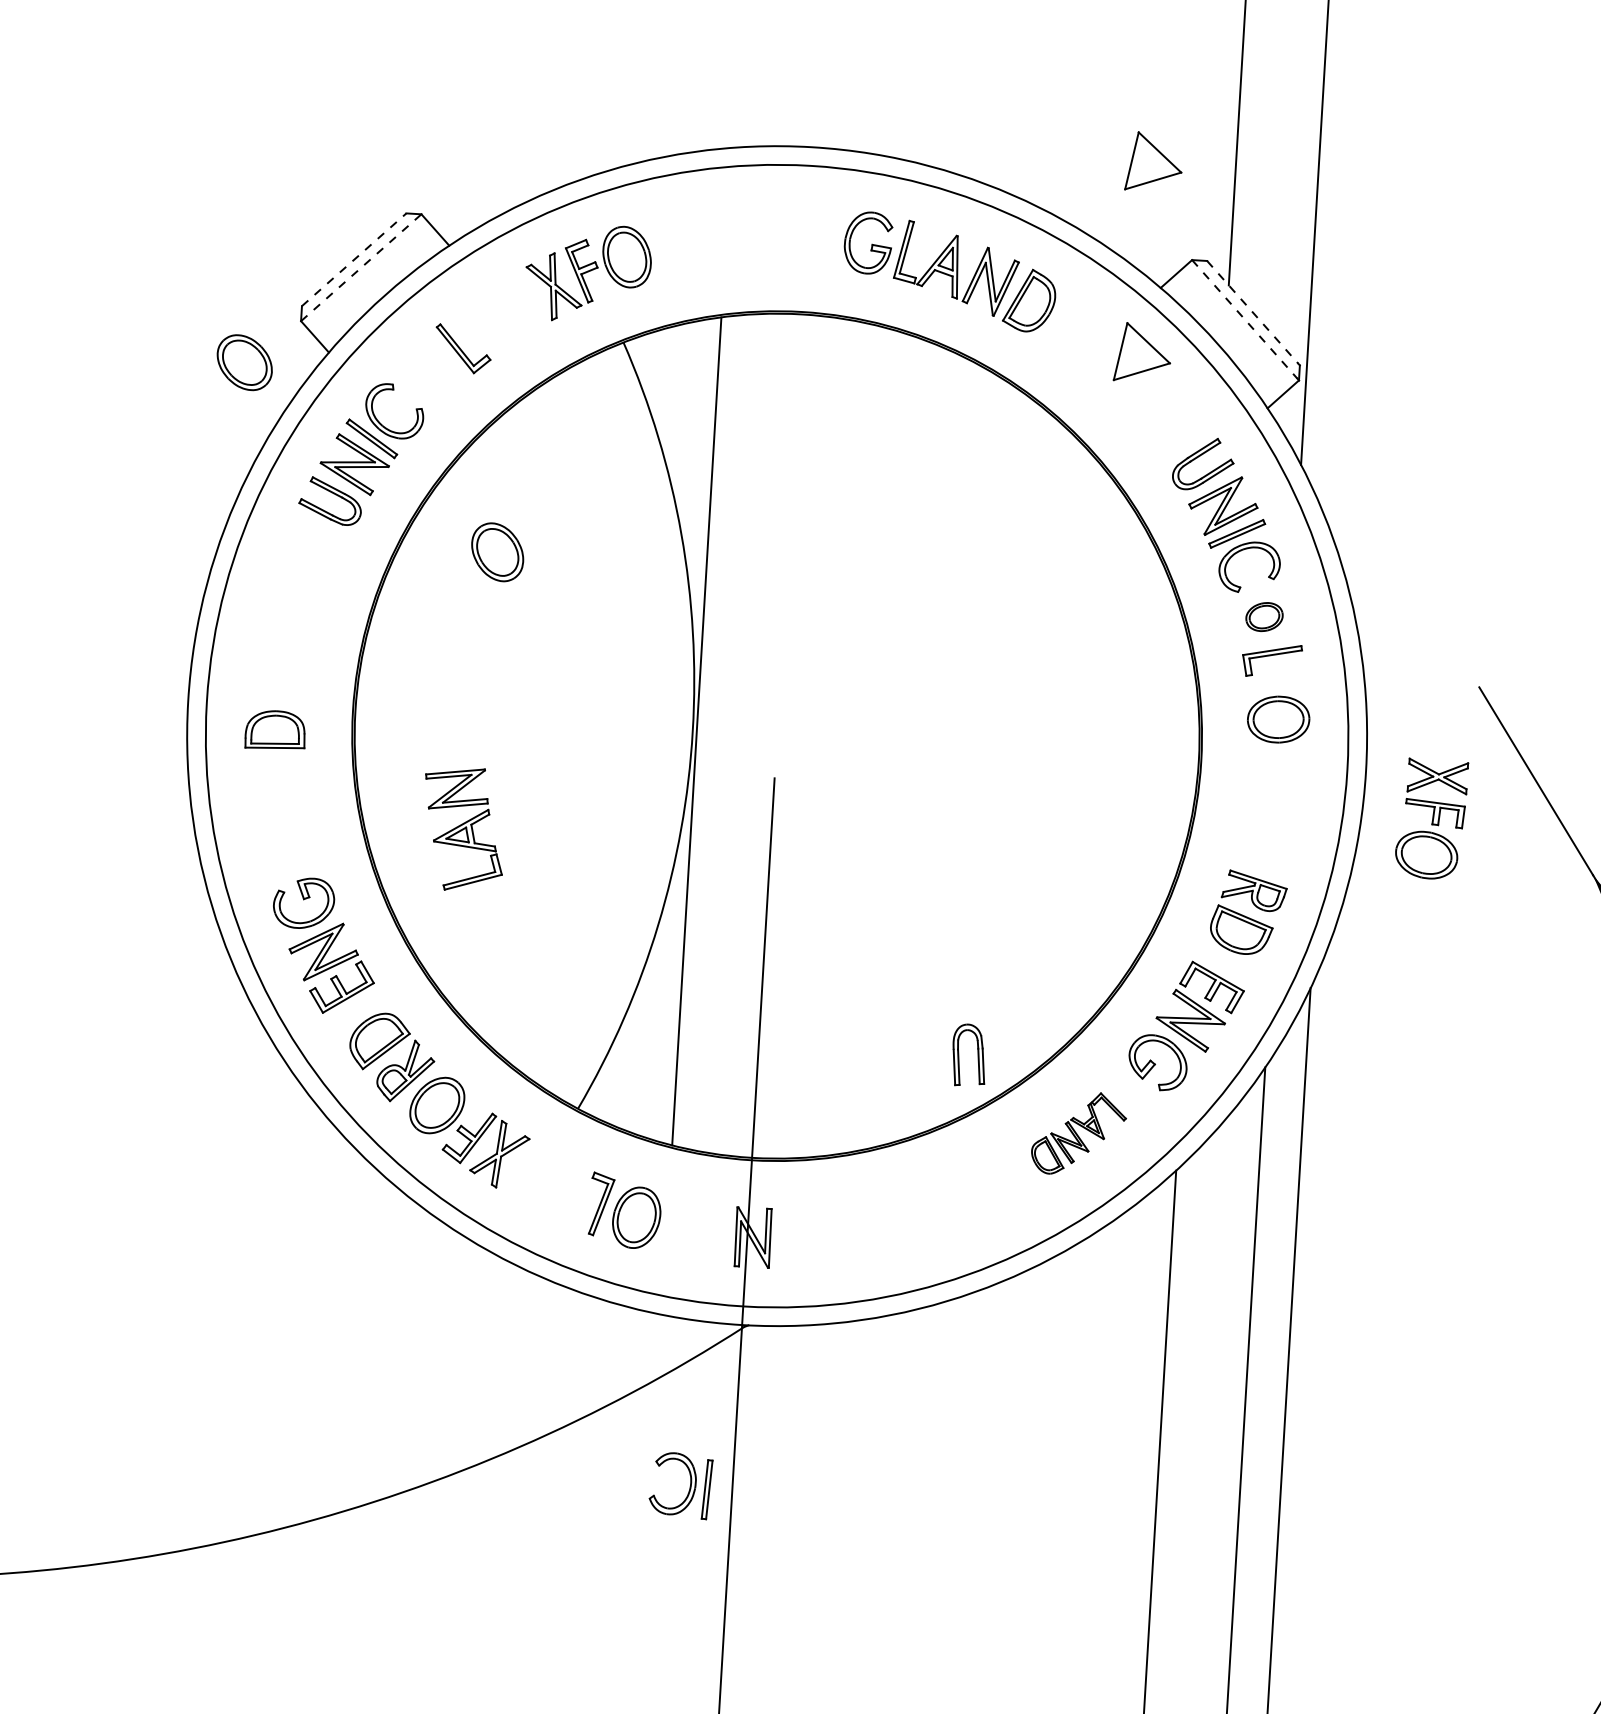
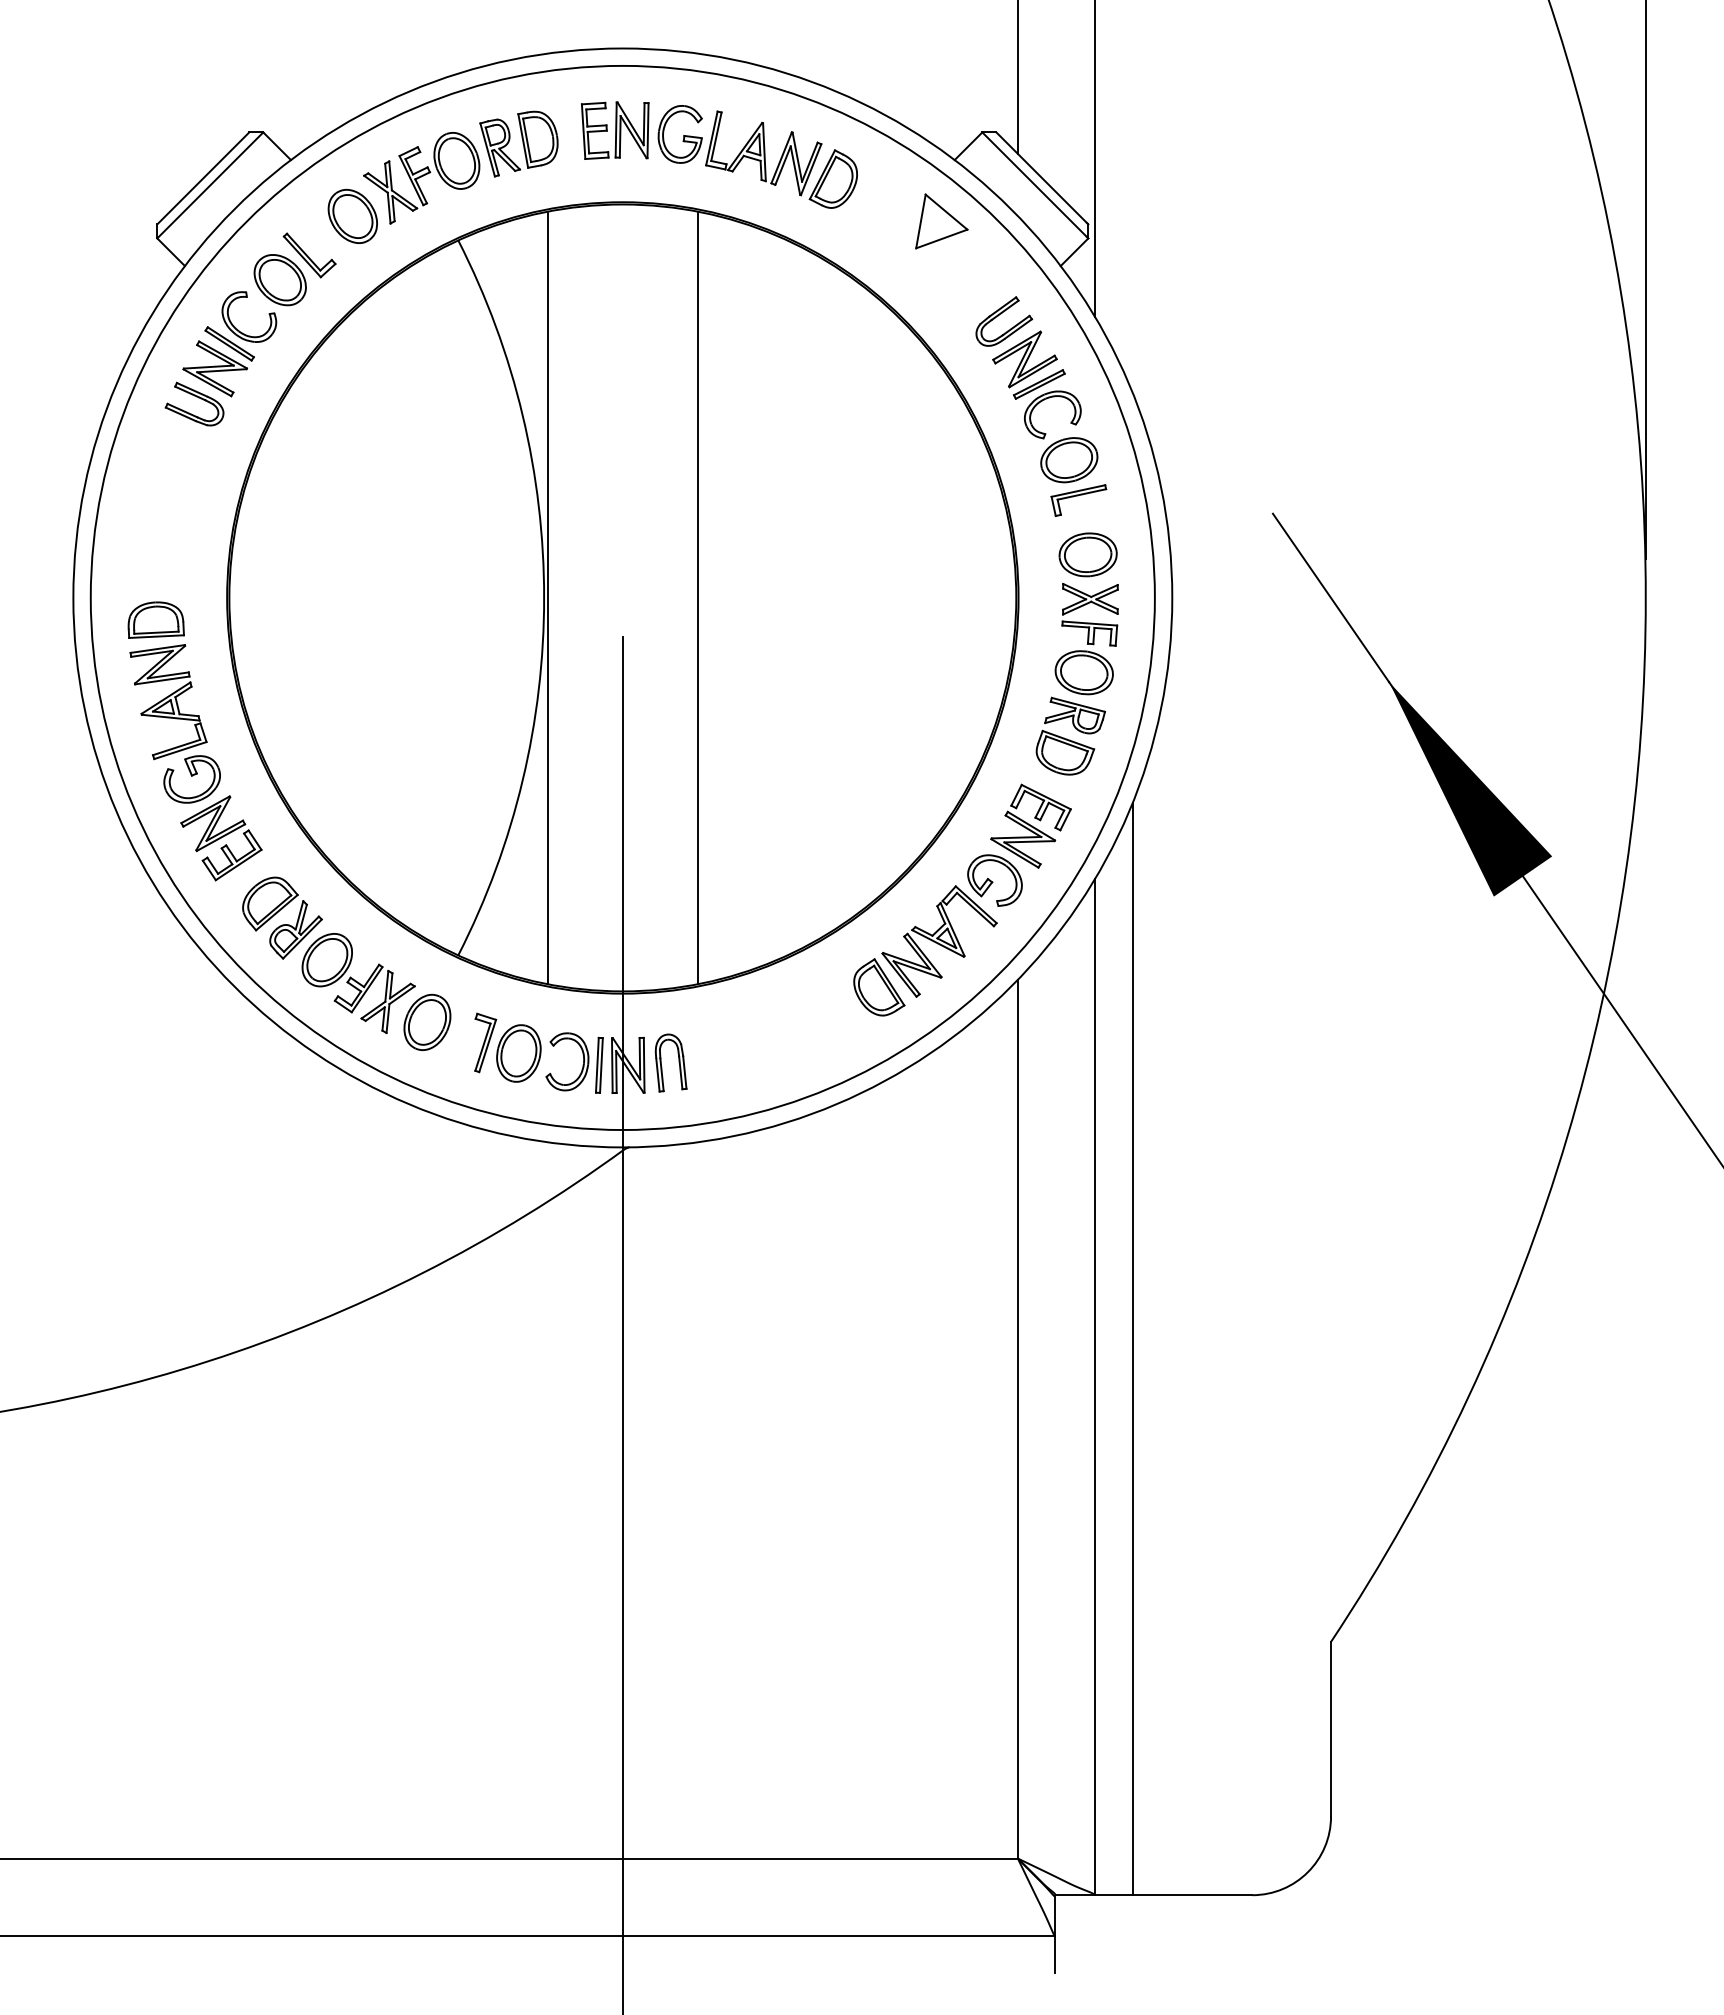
part: (1153, 162) -> (941, 43), removed
part: (799, 234) -> (615, 130), added
part: (694, 242) -> (518, 143), added
line: (354, 259) -> (203, 178), dashed -> solid
line: (361, 267) -> (210, 185), dashed -> solid
line: (1252, 312) -> (1041, 177), dashed -> solid
line: (1244, 319) -> (1034, 184), dashed -> solid
part: (243, 363) -> (279, 280), moved
part: (497, 552) -> (352, 216), moved
part: (1264, 617) -> (1069, 460), size x1.67
line: (857, 740) -> (697, 597), added
part: (1431, 819) -> (1086, 639), moved
part: (463, 829) -> (168, 702), moved
part: (977, 1055) -> (678, 1062), moved
part: (1079, 1133) -> (925, 950), size x1.67
part: (540, 1177) -> (427, 1021), added
part: (689, 1488) -> (582, 1065), moved

